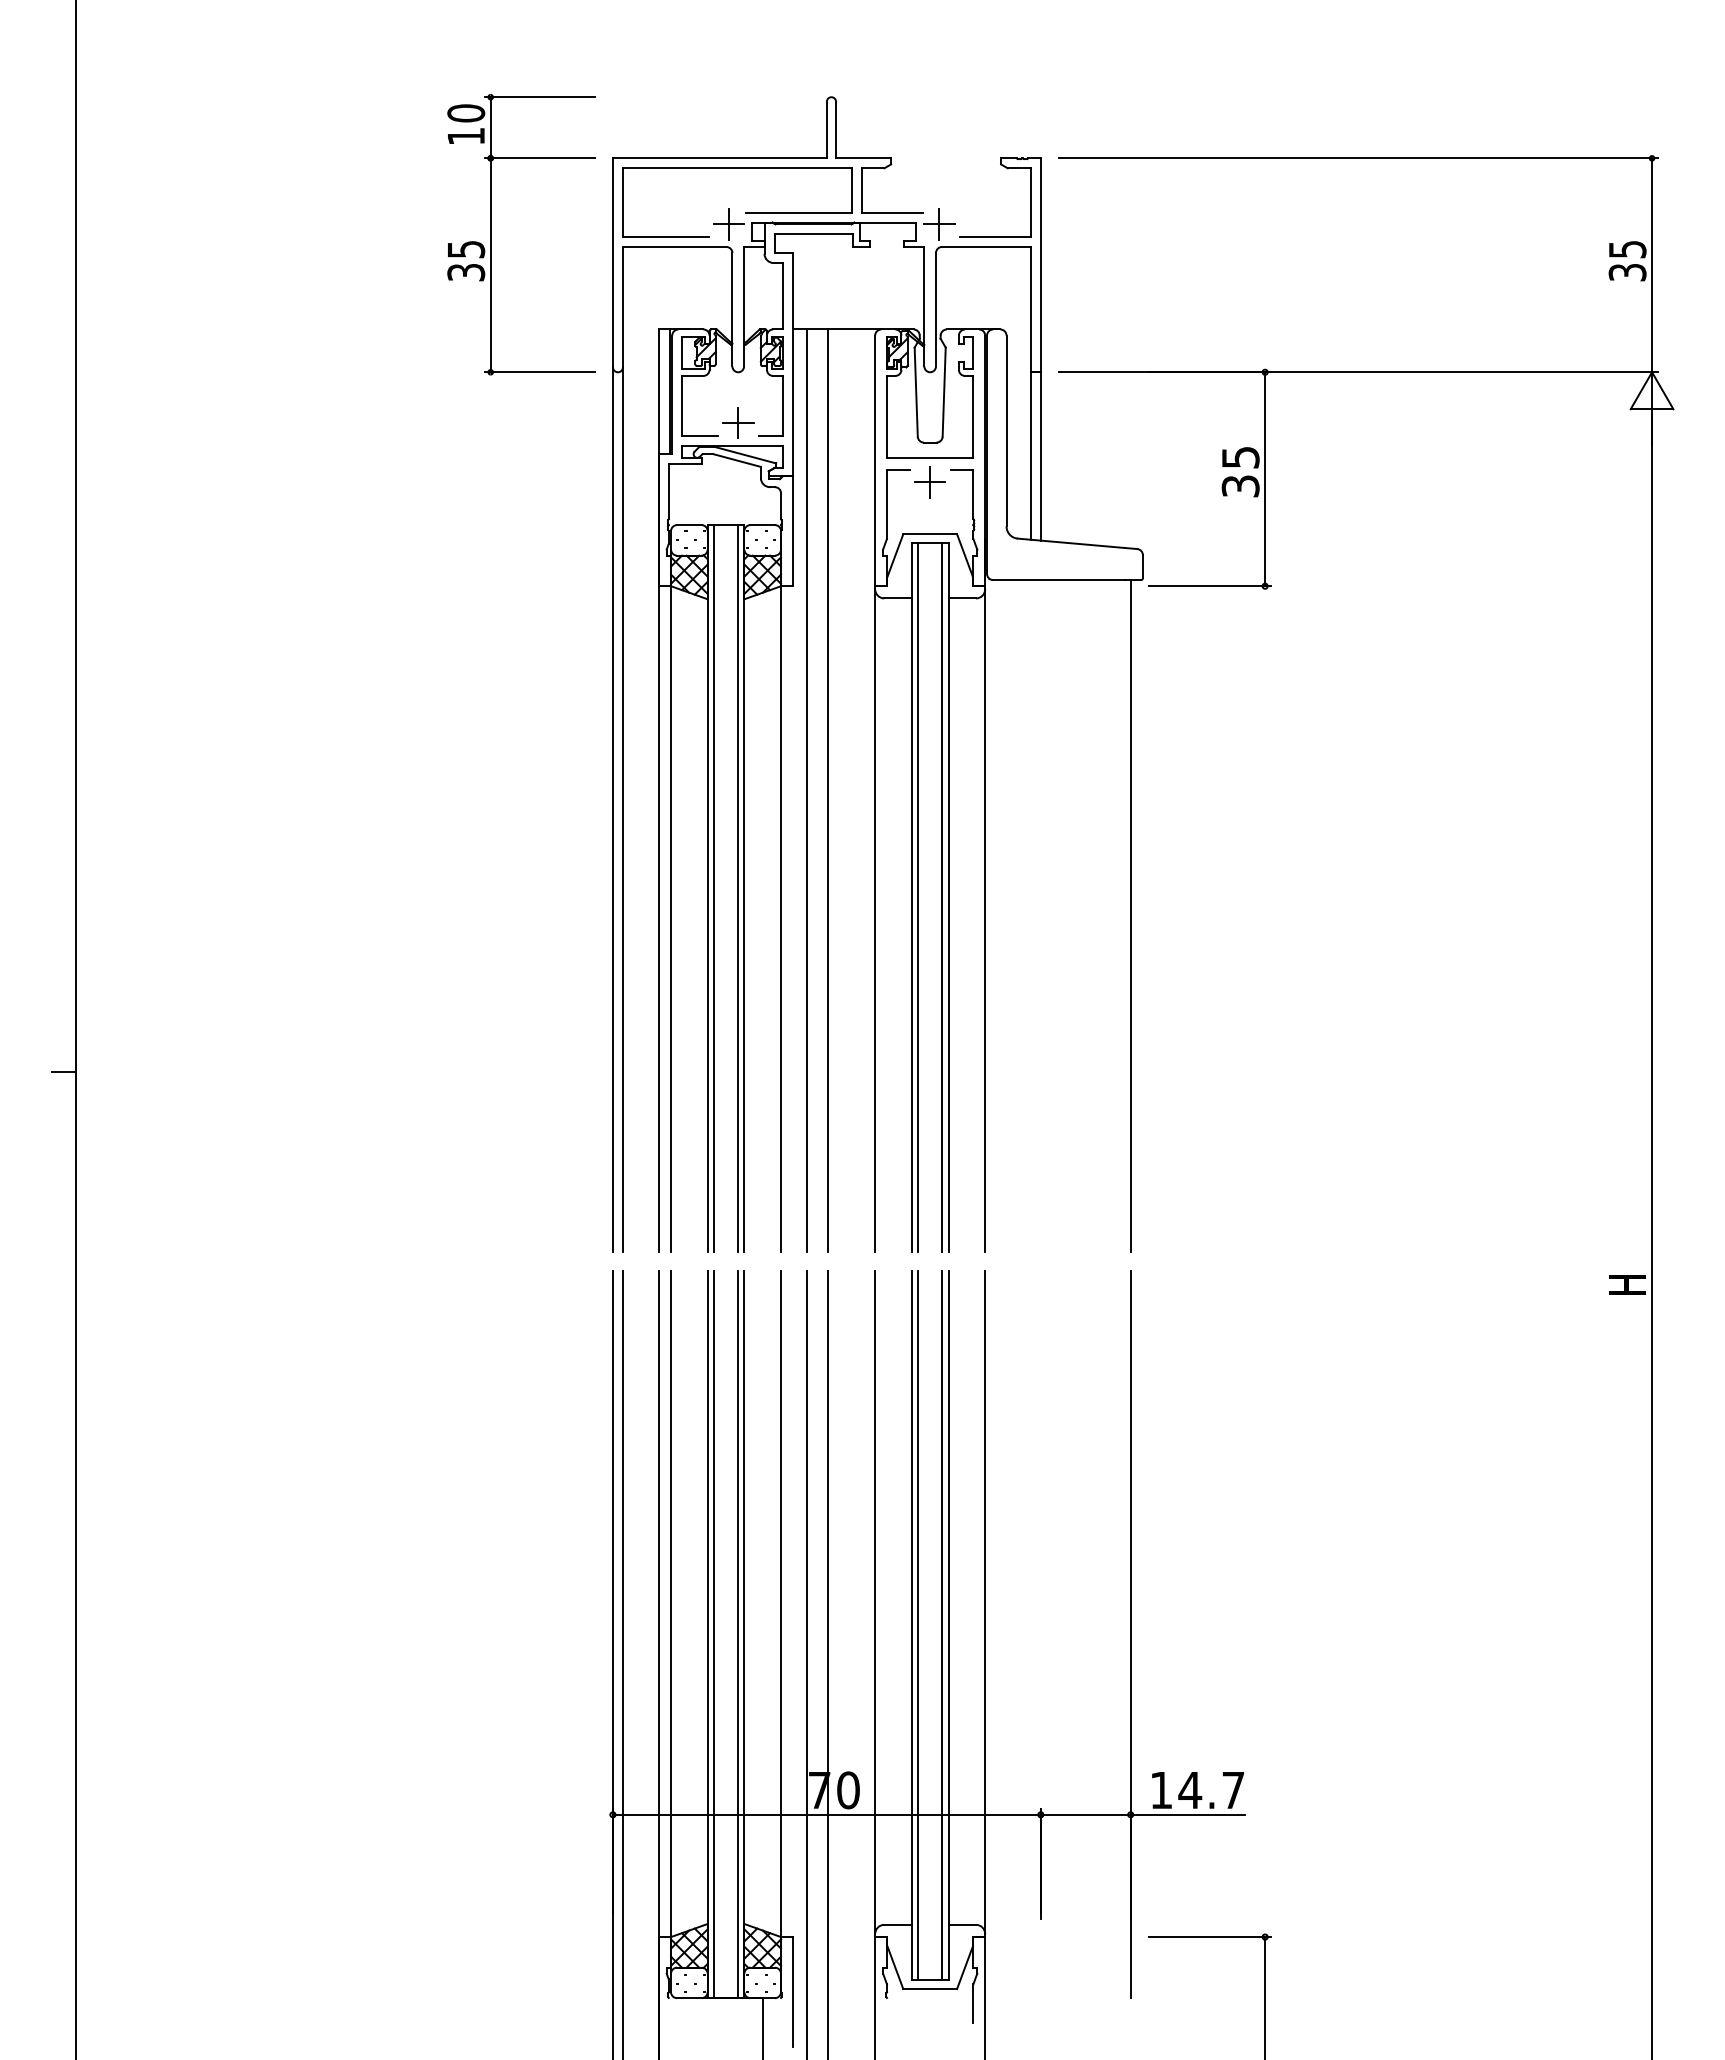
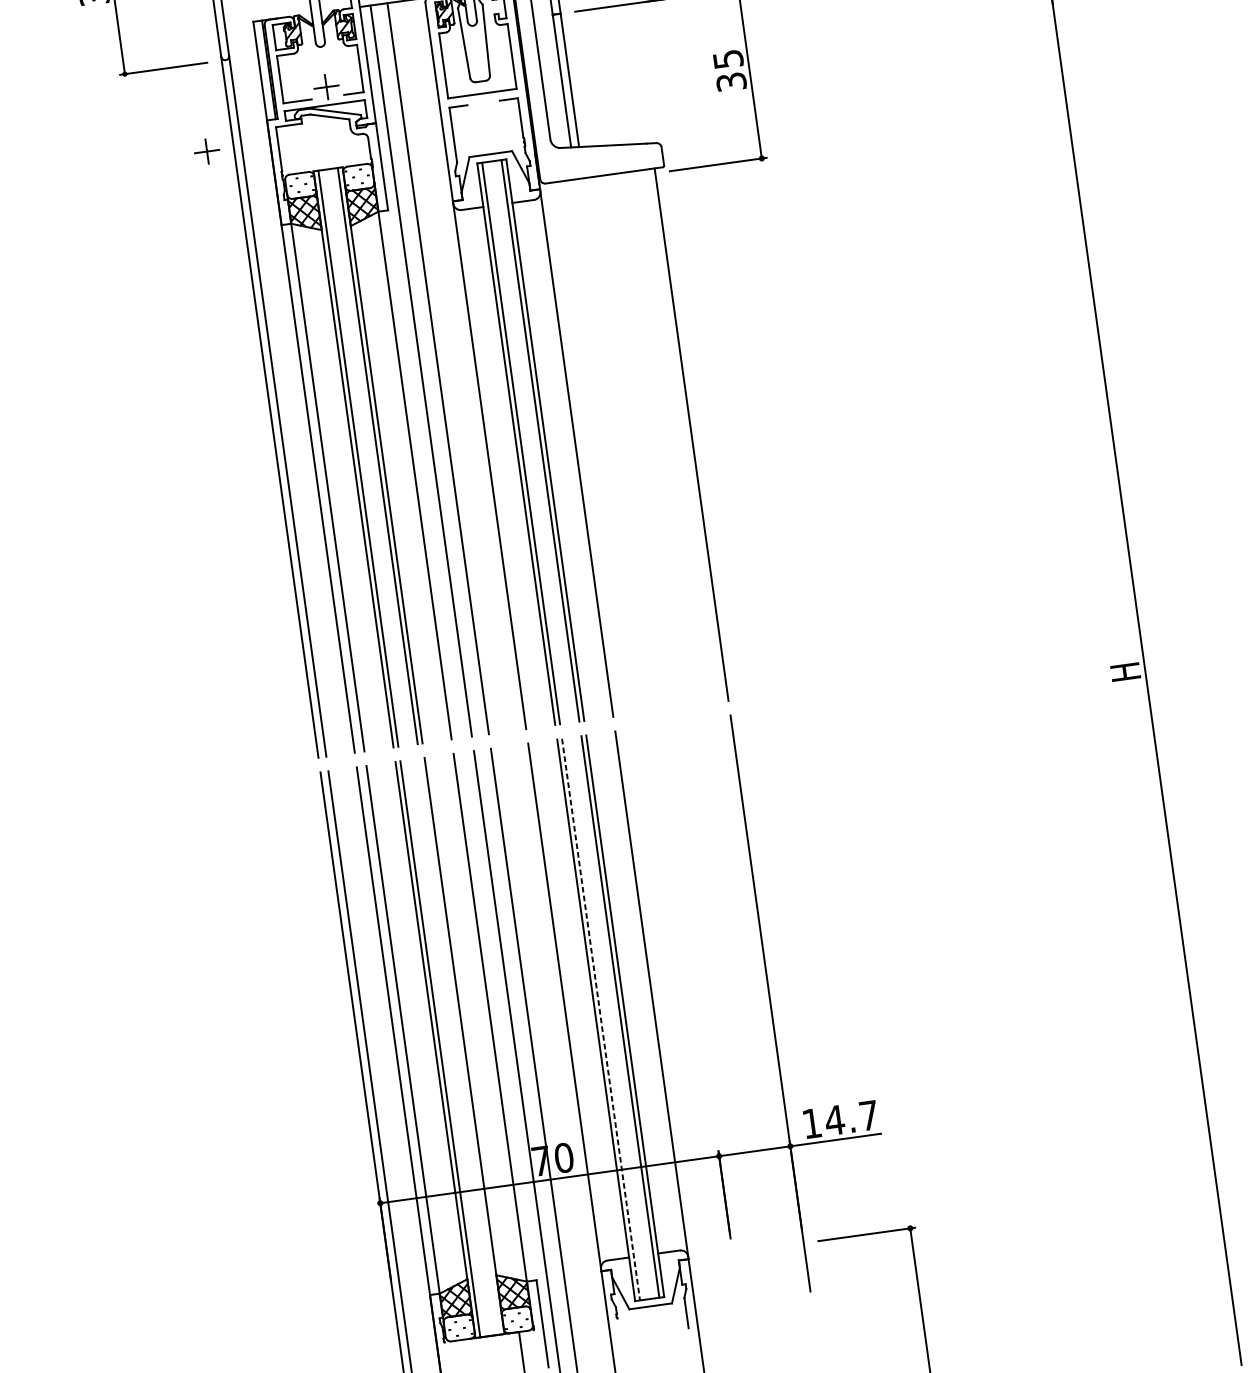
part: (929, 482) -> (206, 151), moved
line: (917, 1625) -> (600, 1019), solid -> dashed
line: (738, 1634) -> (459, 1046), removed

